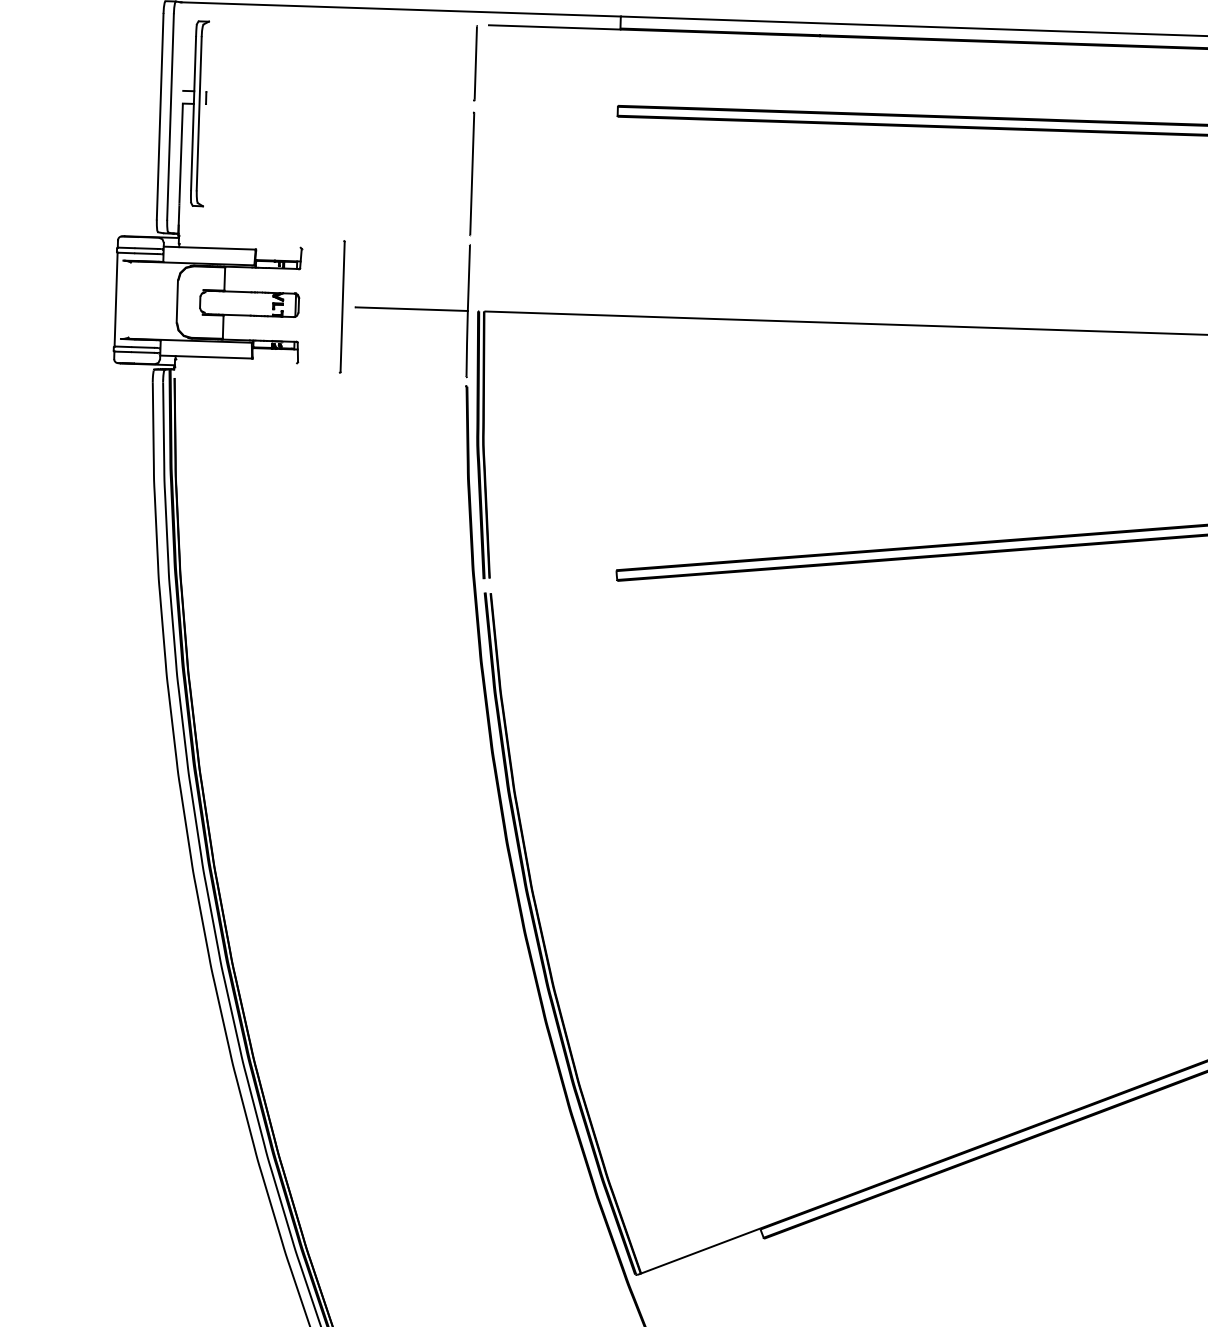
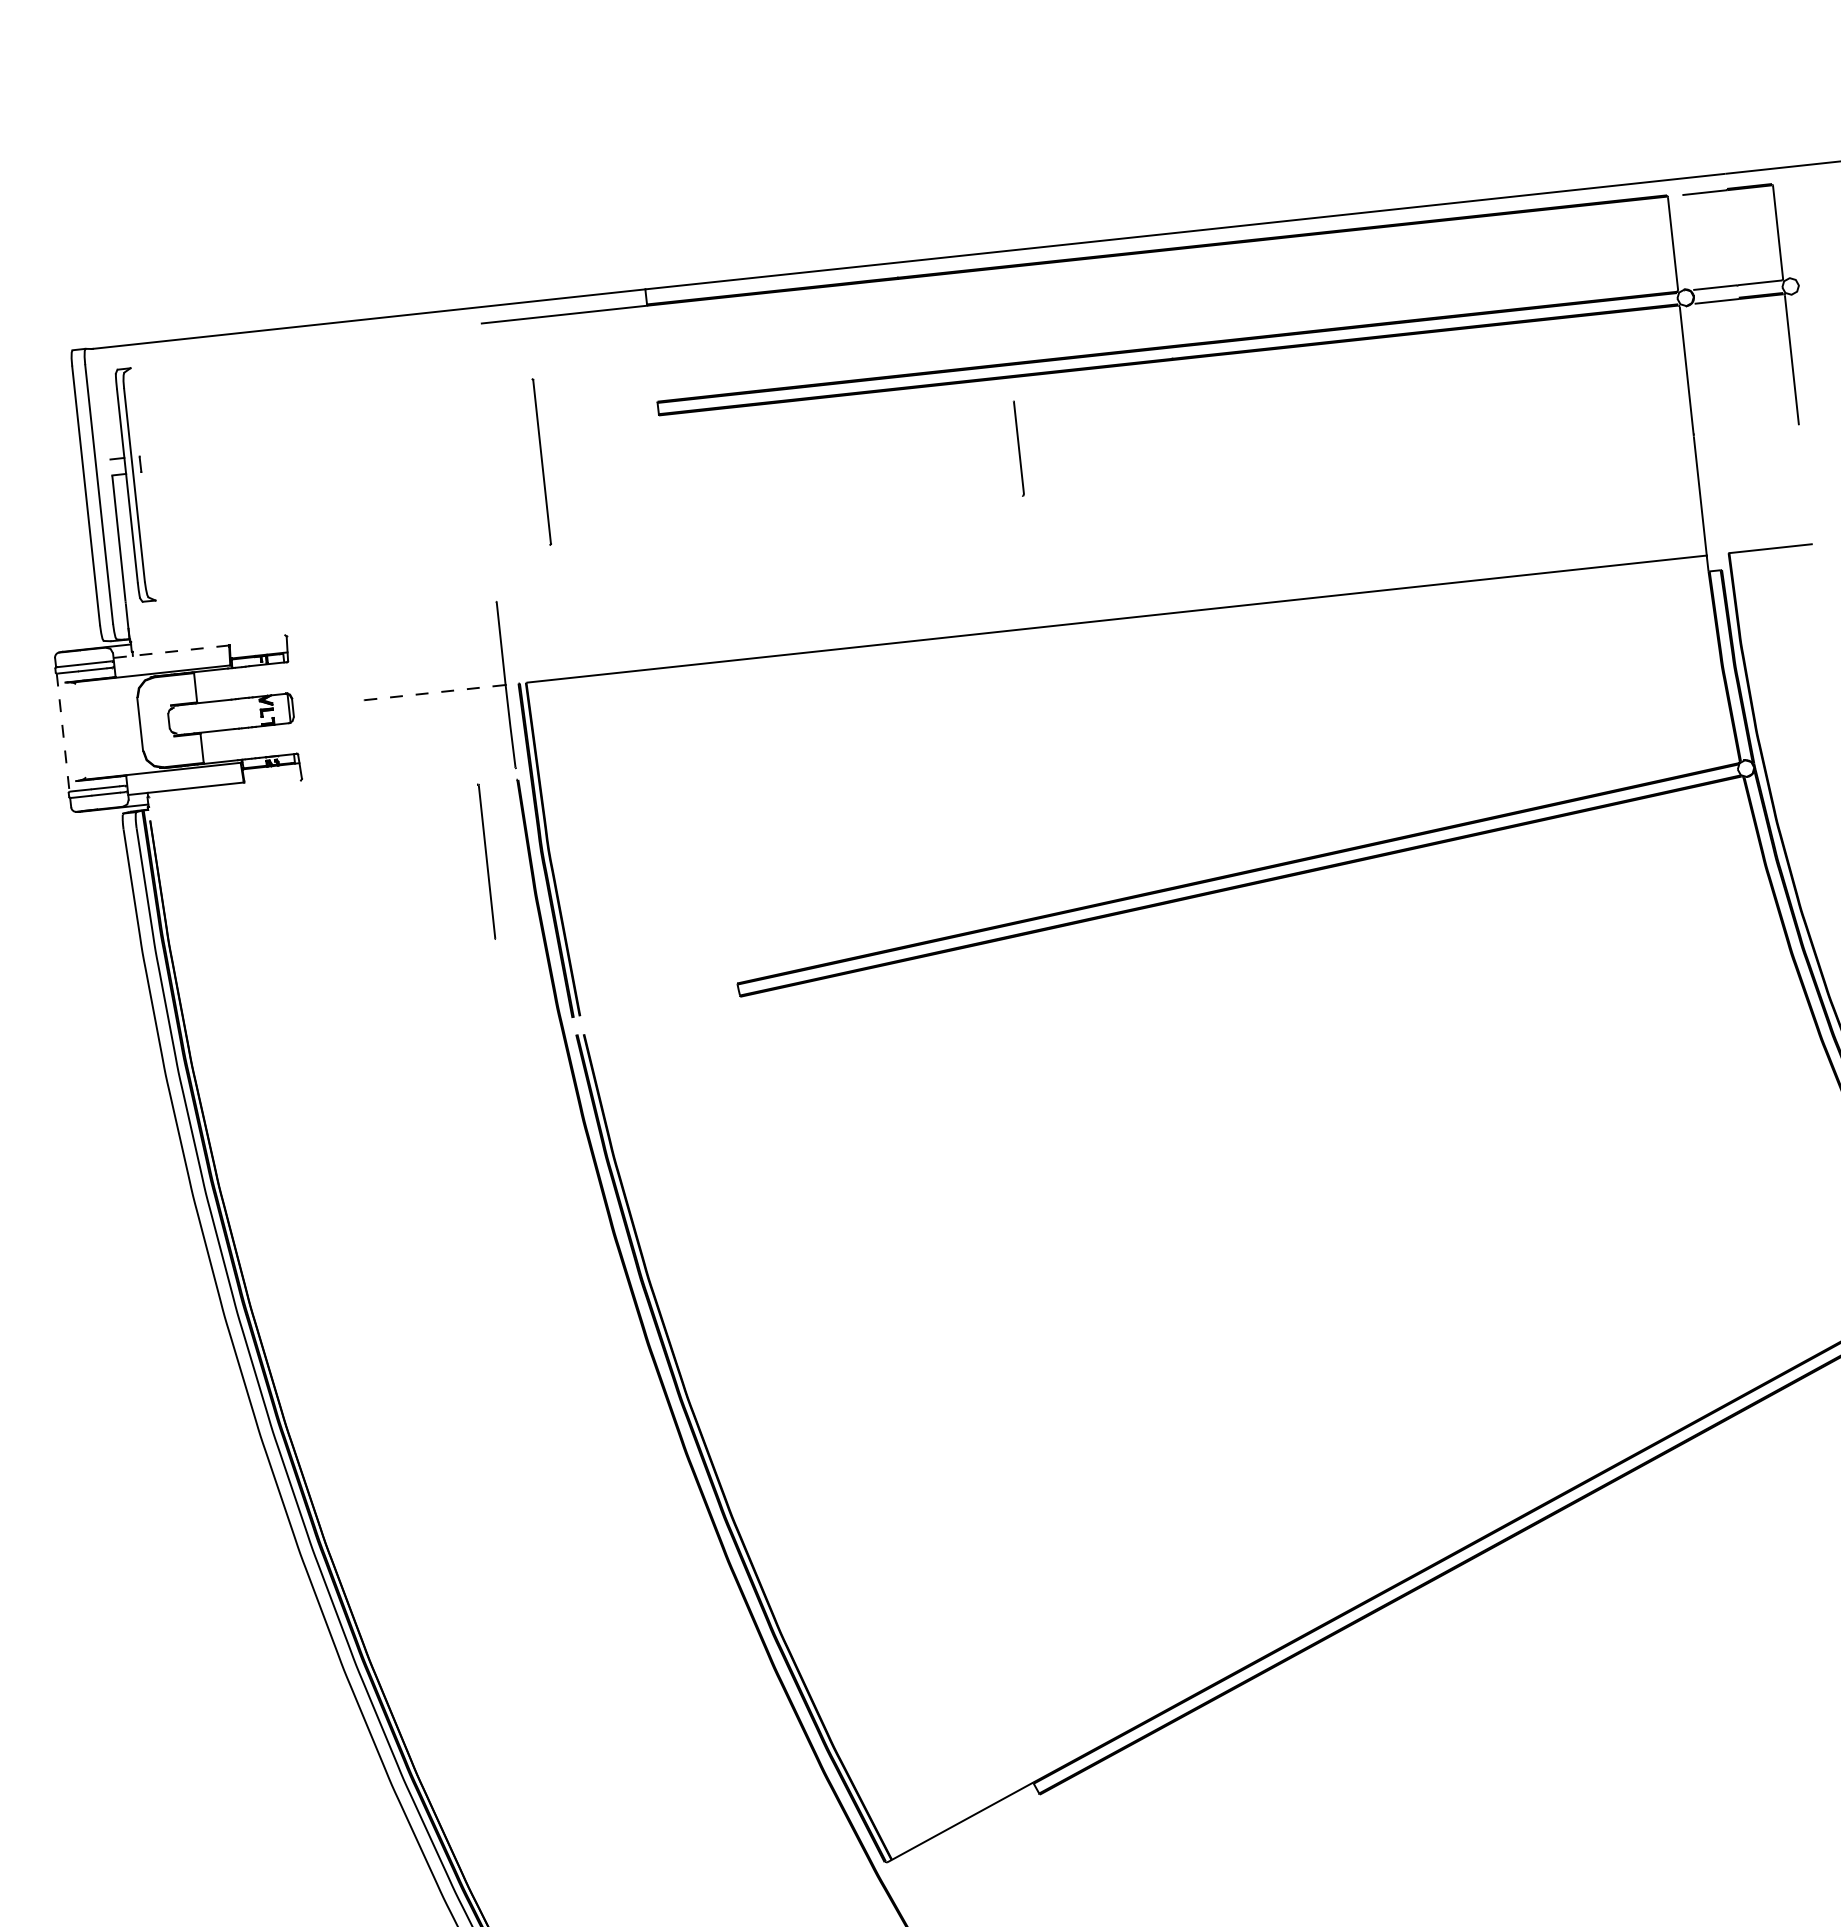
line: (475, 63) -> (1018, 448), moved
line: (471, 173) -> (486, 861), moved
line: (209, 247) -> (170, 651), solid -> dashed
line: (116, 300) -> (63, 733), solid -> dashed
line: (342, 306) -> (541, 461), moved
line: (412, 309) -> (435, 692), solid -> dashed

